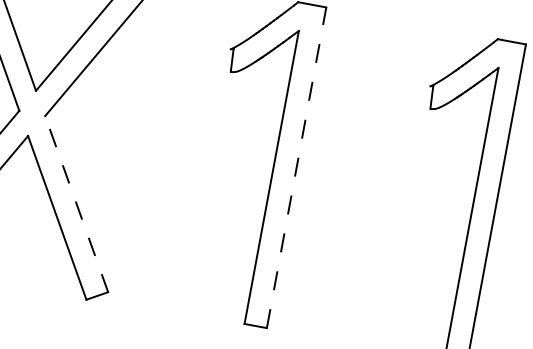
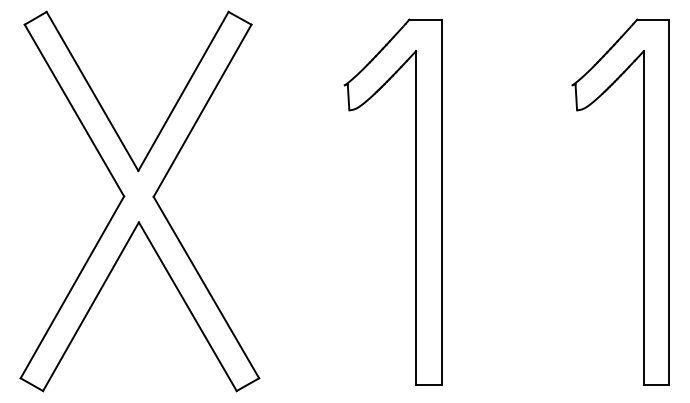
line: (296, 167) -> (441, 202), dashed -> solid
line: (76, 204) -> (206, 287), dashed -> solid

